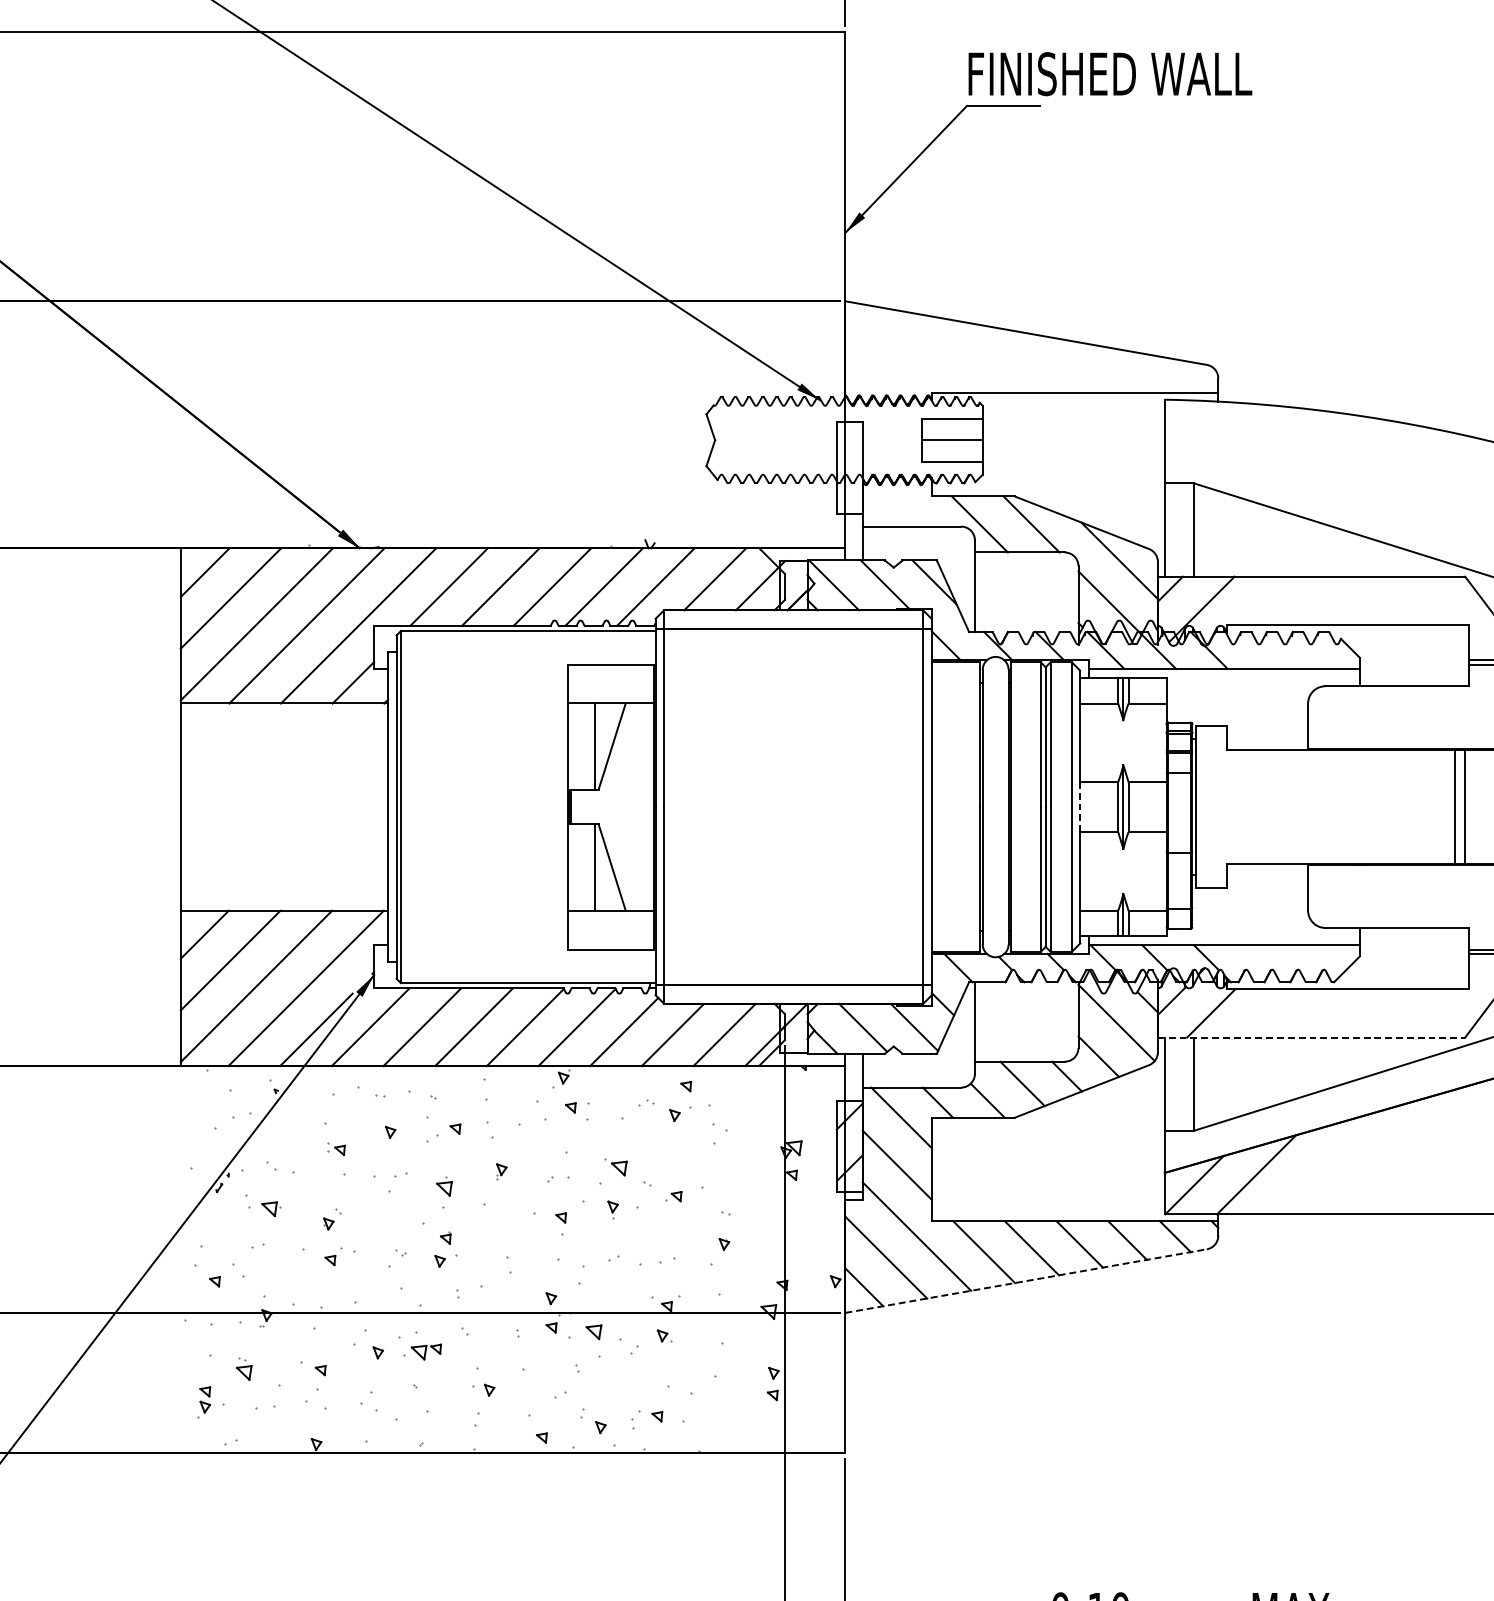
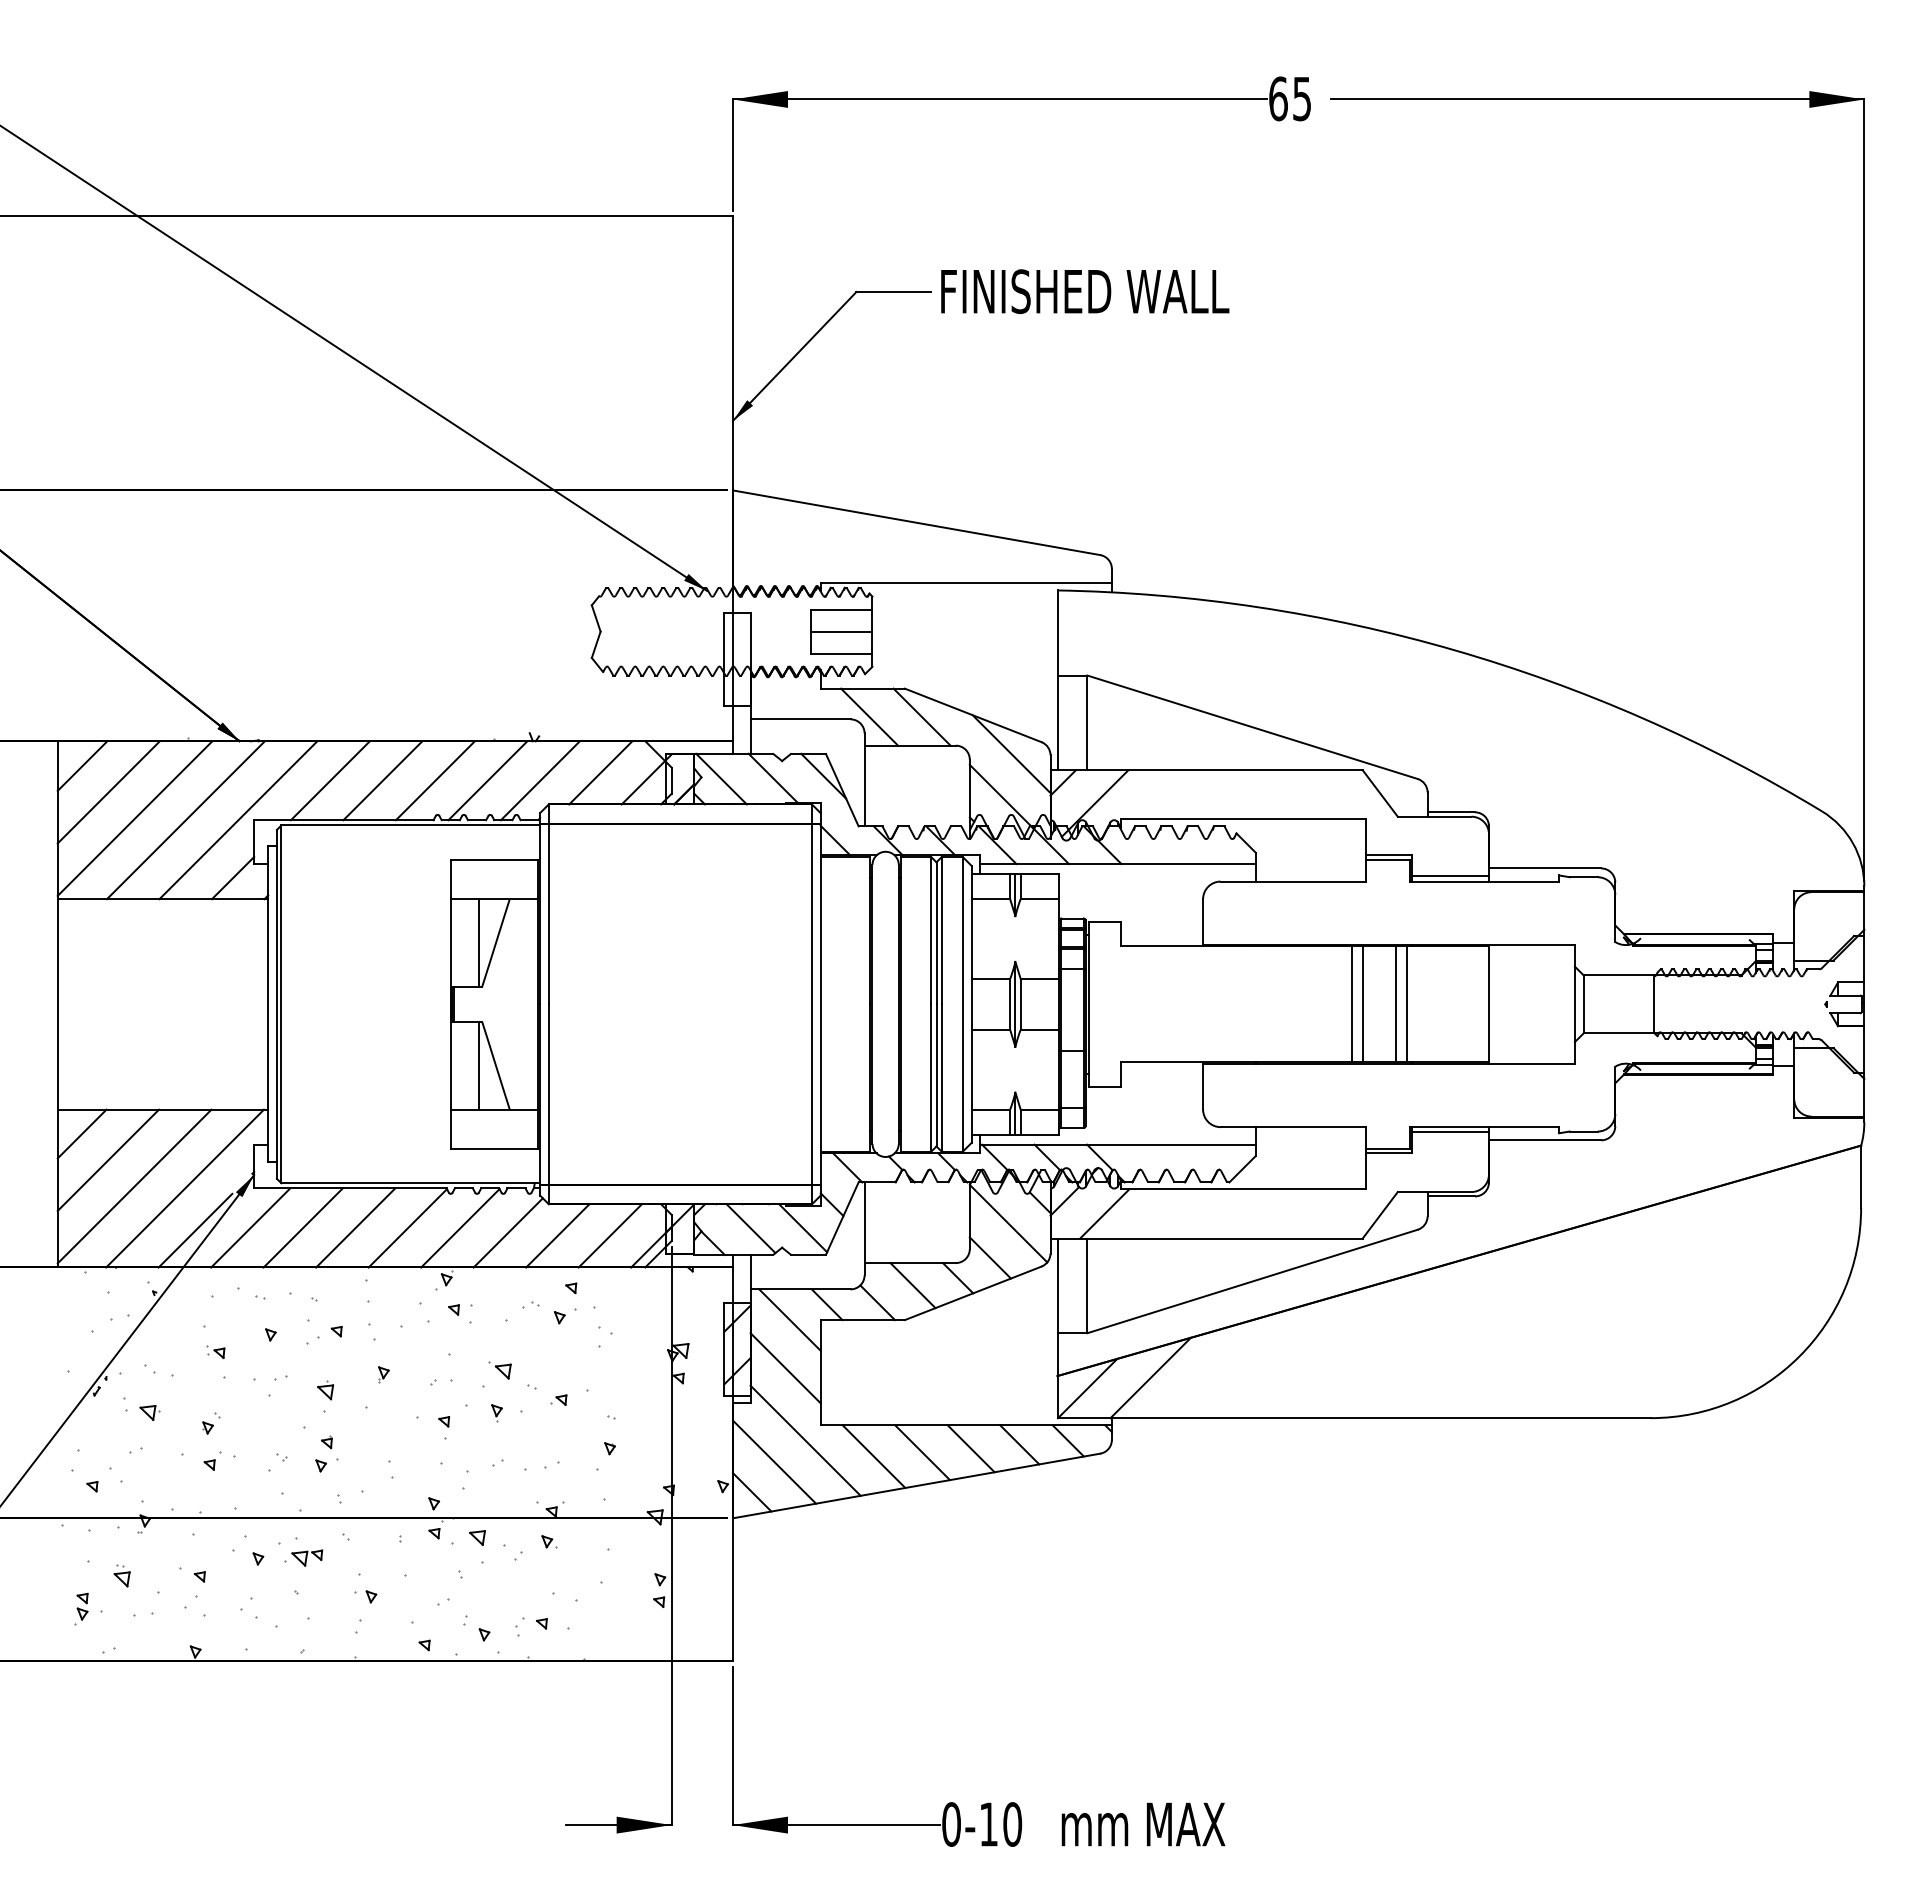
text: (1110, 73) -> (1085, 291), moved
line: (1080, 806) -> (971, 1003), dashed -> solid
line: (1312, 1037) -> (1207, 1238), dashed -> solid
line: (1027, 1280) -> (917, 1485), dashed -> solid

